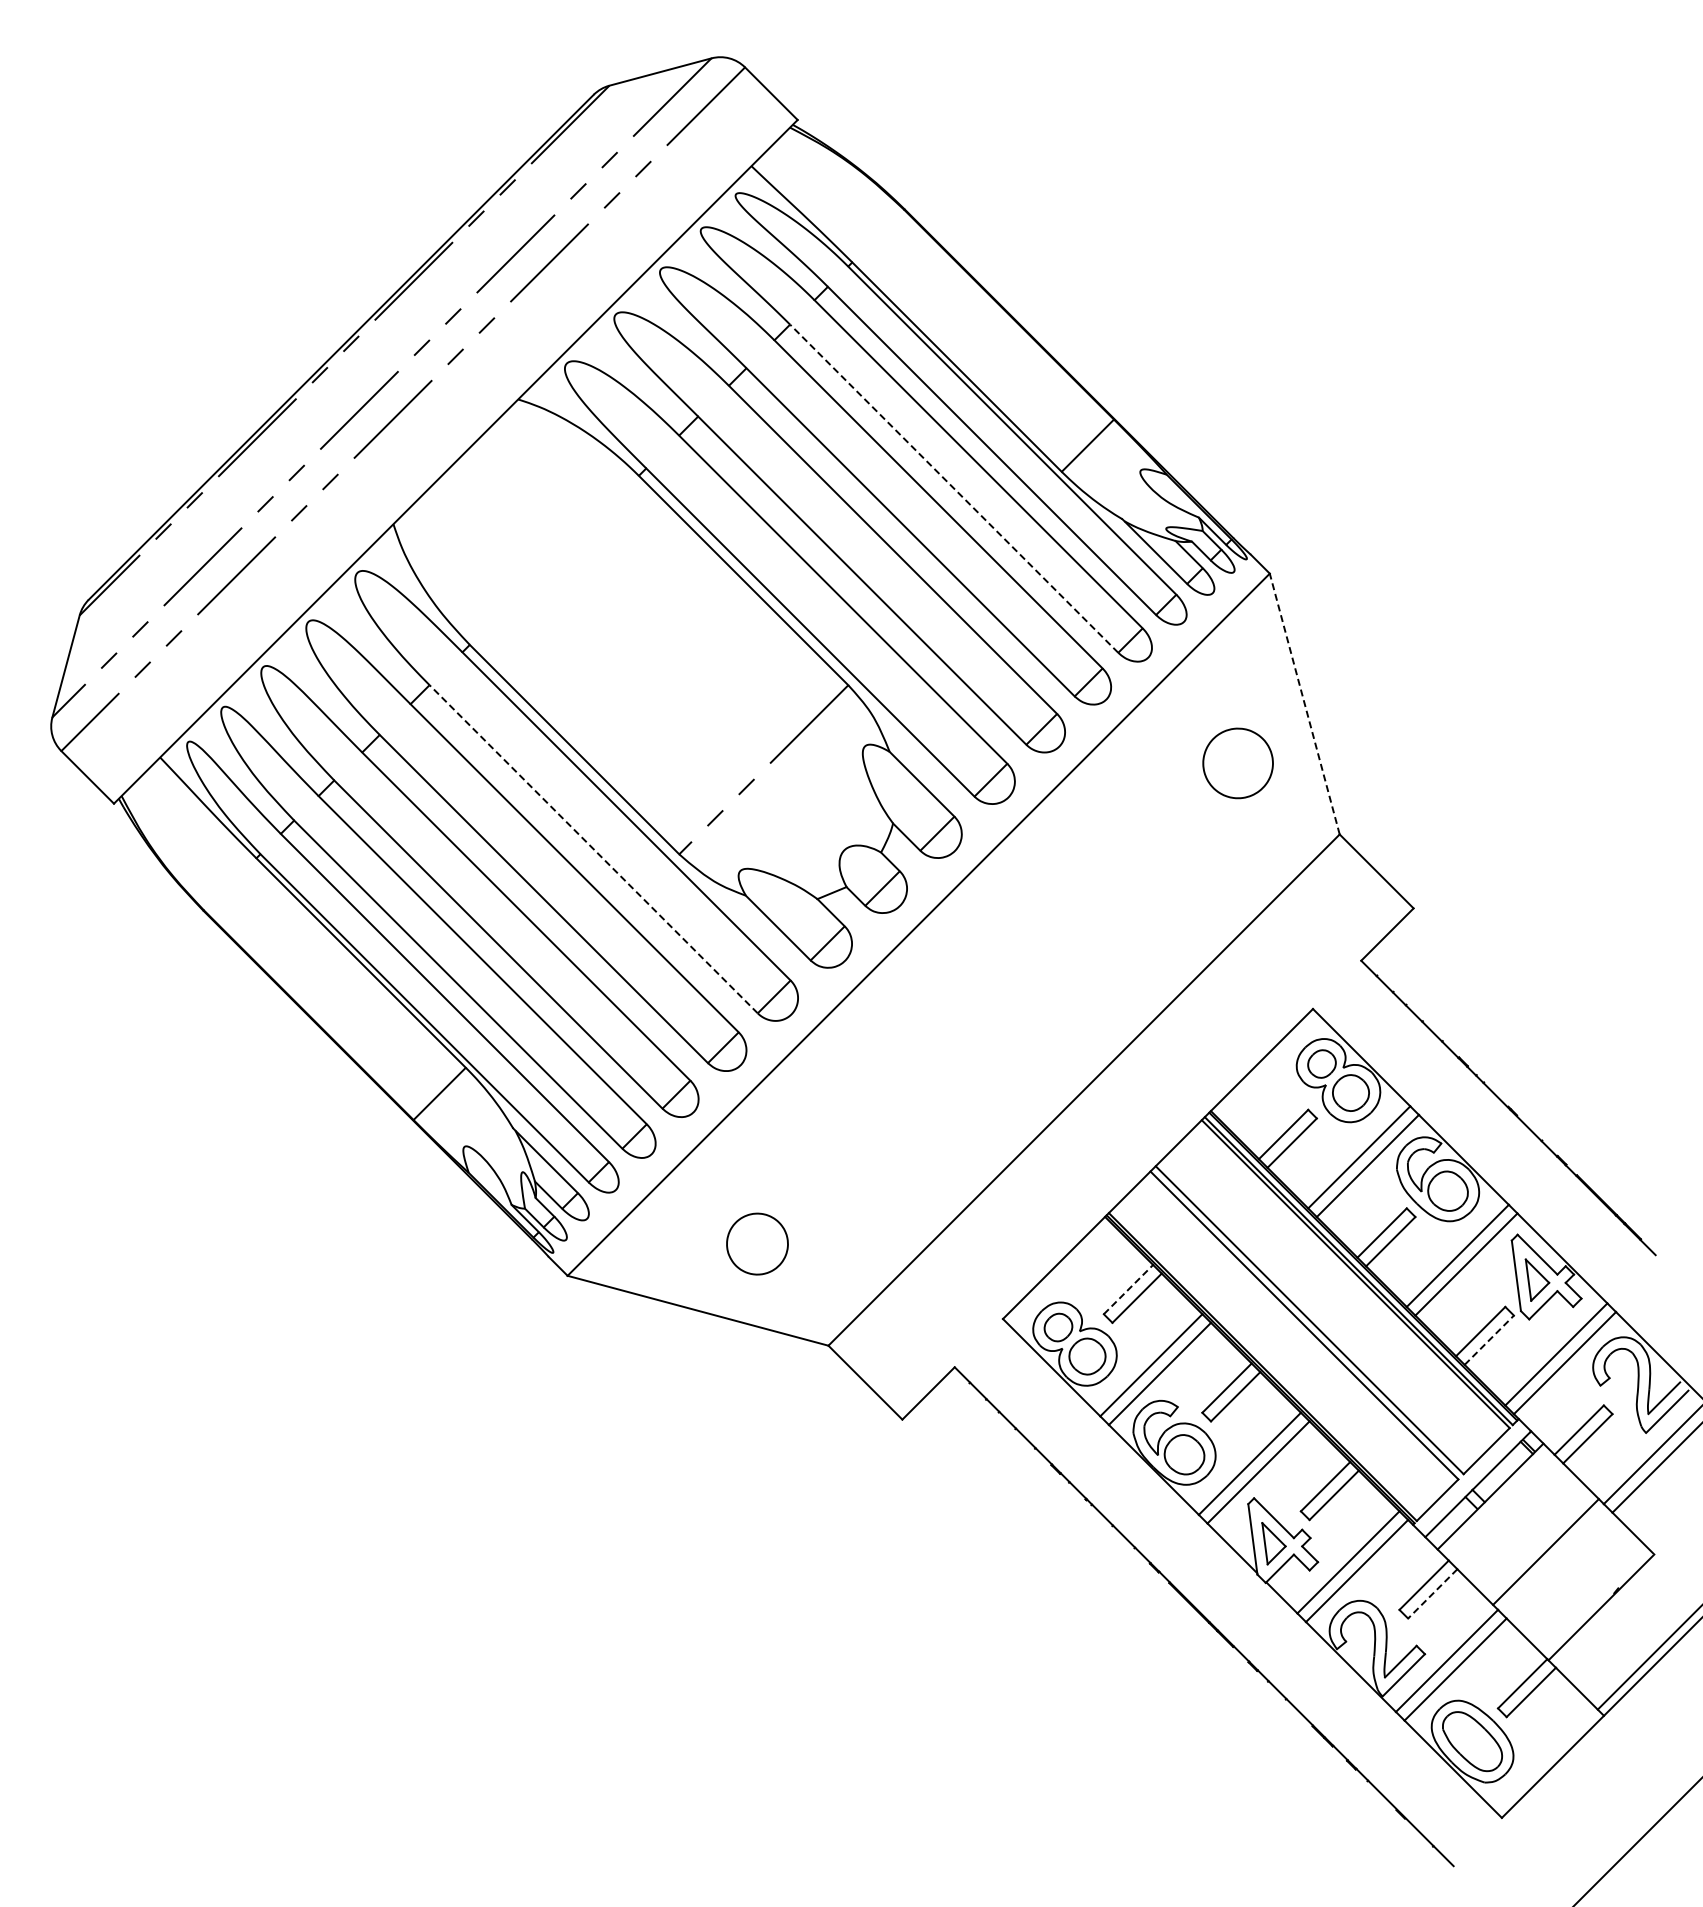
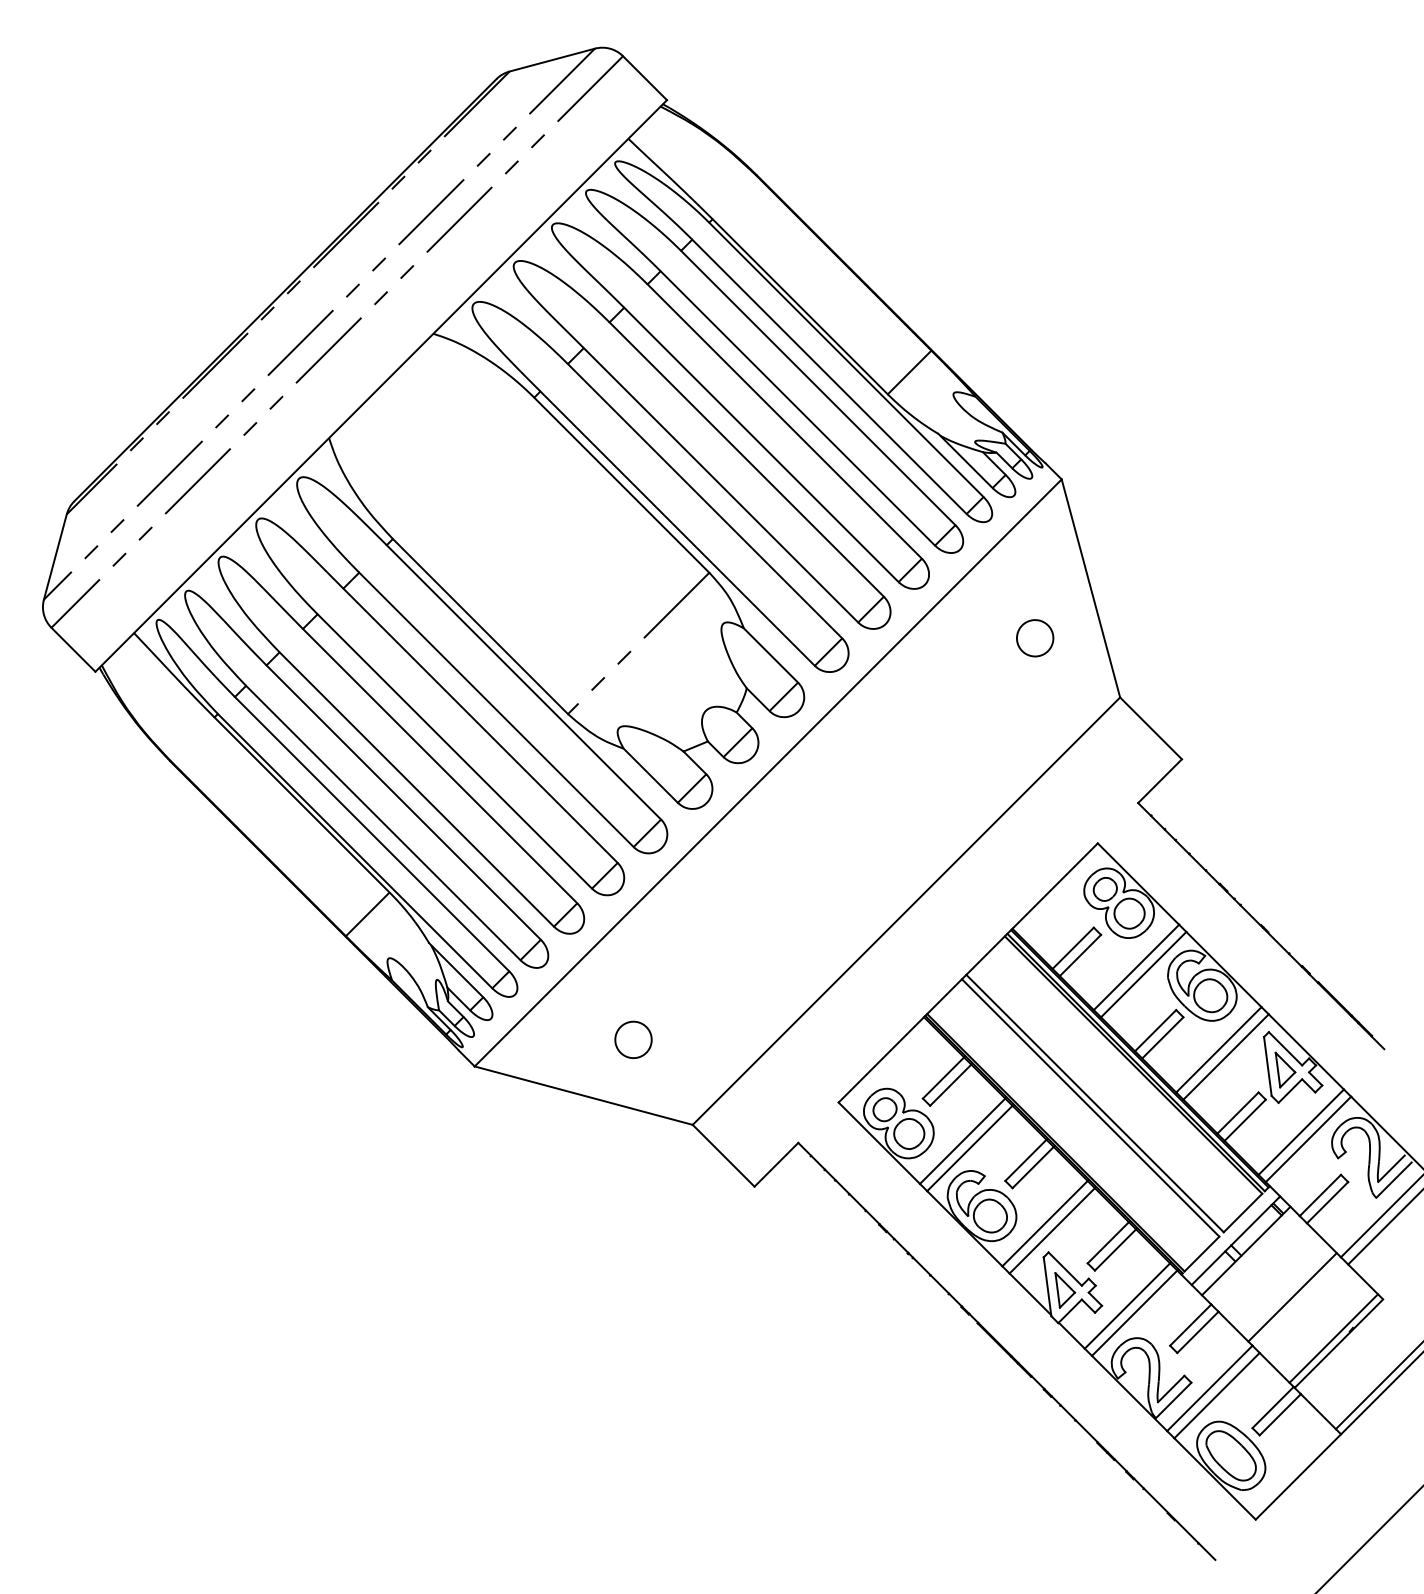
line: (953, 488) -> (797, 408), dashed -> solid
line: (1304, 703) -> (1090, 588), dashed -> solid
part: (1237, 763) -> (1034, 638), size x0.62
line: (593, 848) -> (496, 709), dashed -> solid
part: (757, 1243) -> (633, 1039), size x0.71
line: (1128, 1289) -> (943, 1077), dashed -> solid
line: (1489, 1340) -> (1245, 1120), dashed -> solid
line: (1432, 1593) -> (1197, 1332), dashed -> solid
line: (1595, 1601) -> (1333, 1338), added

